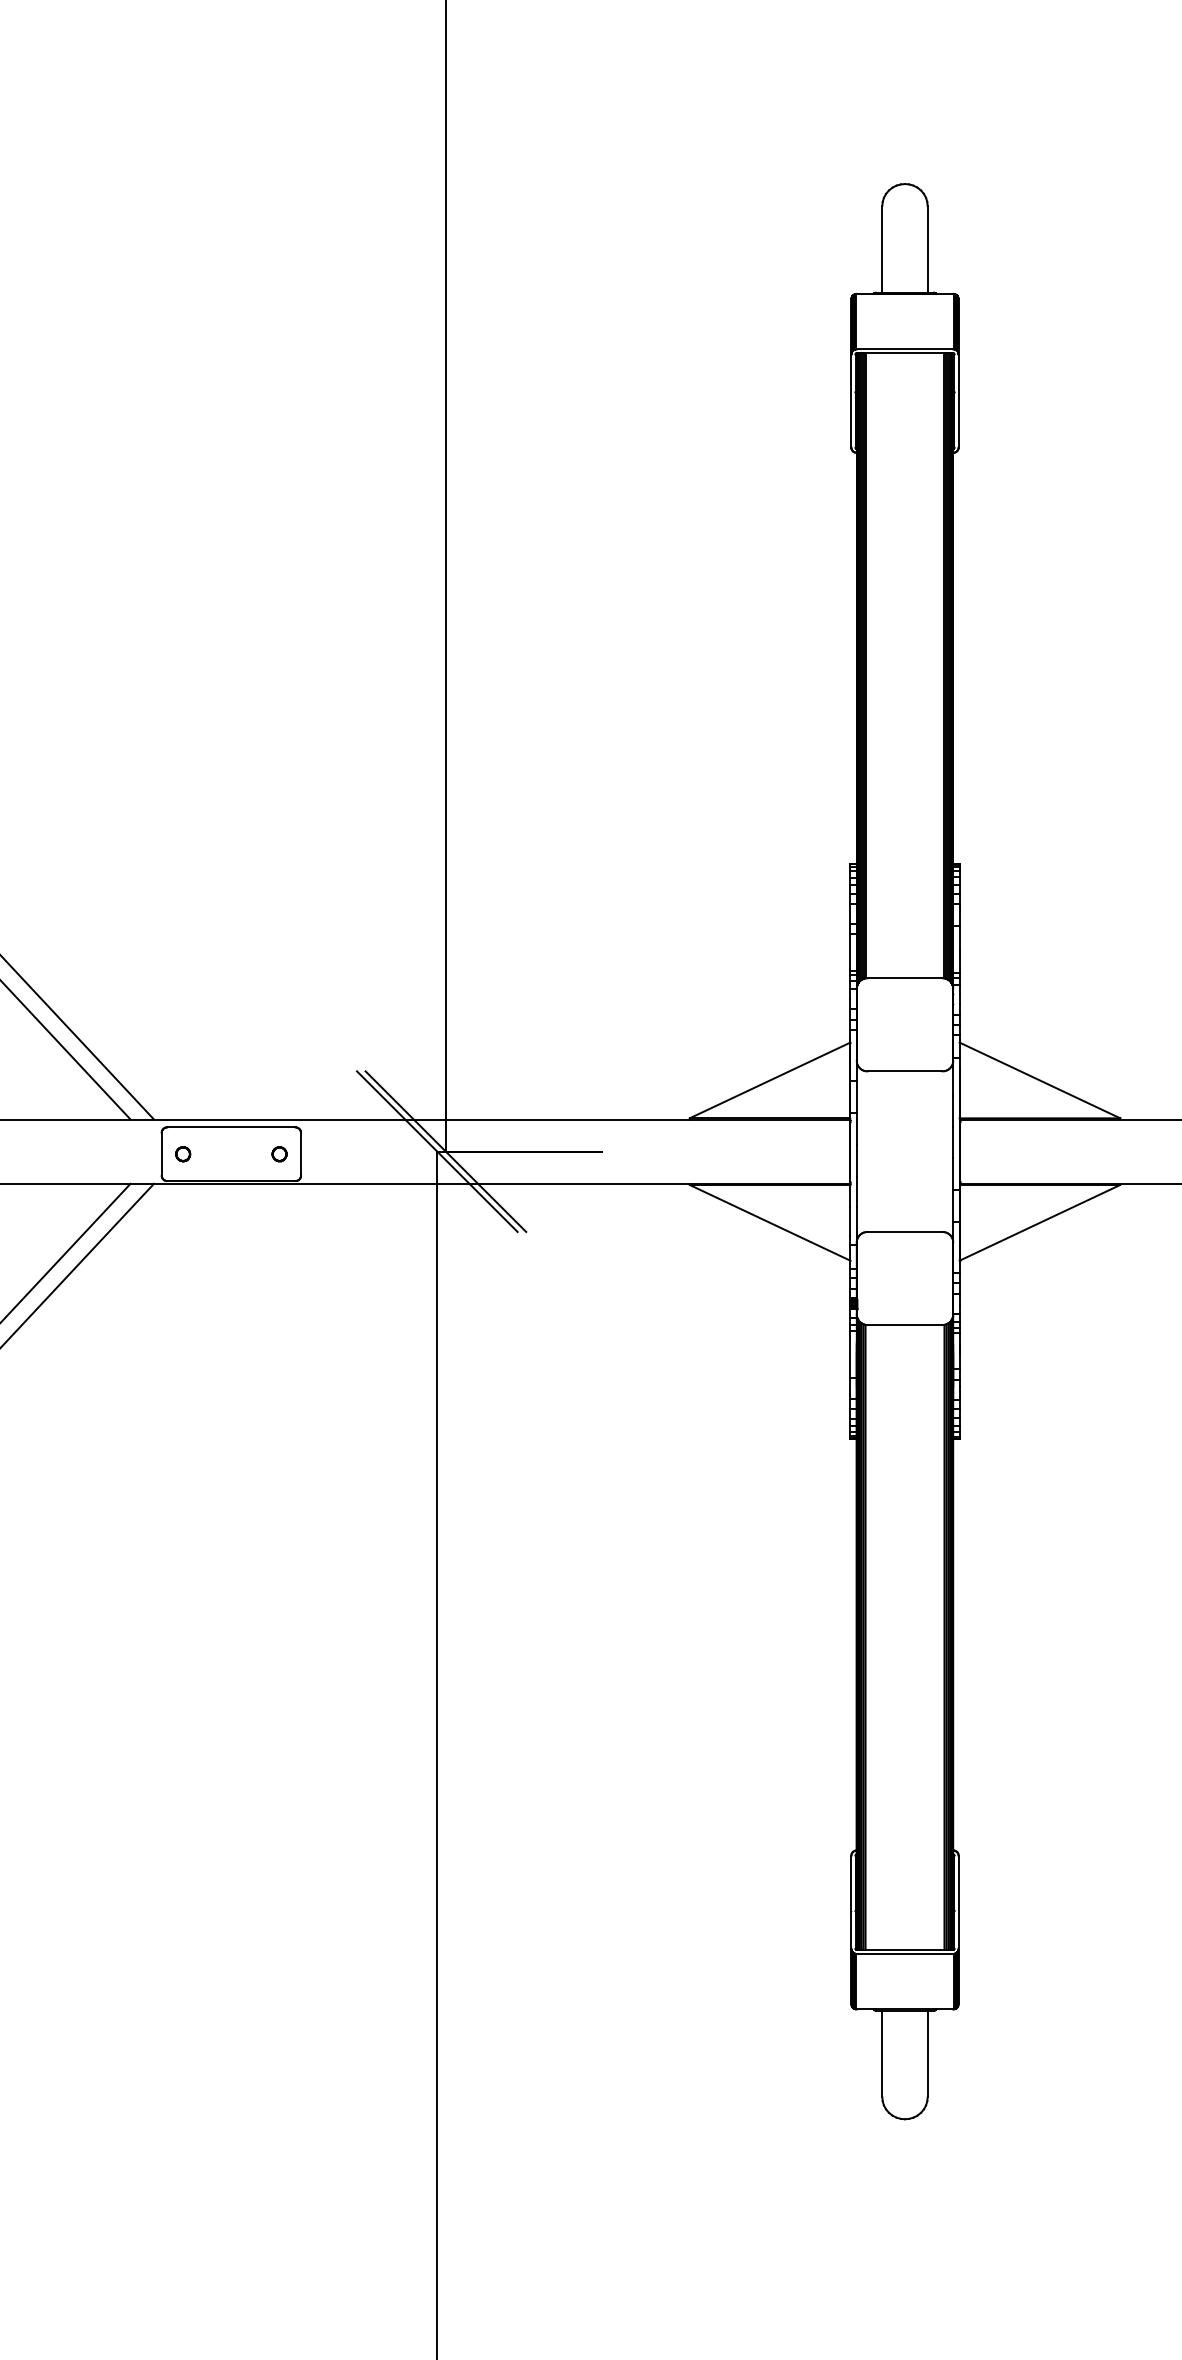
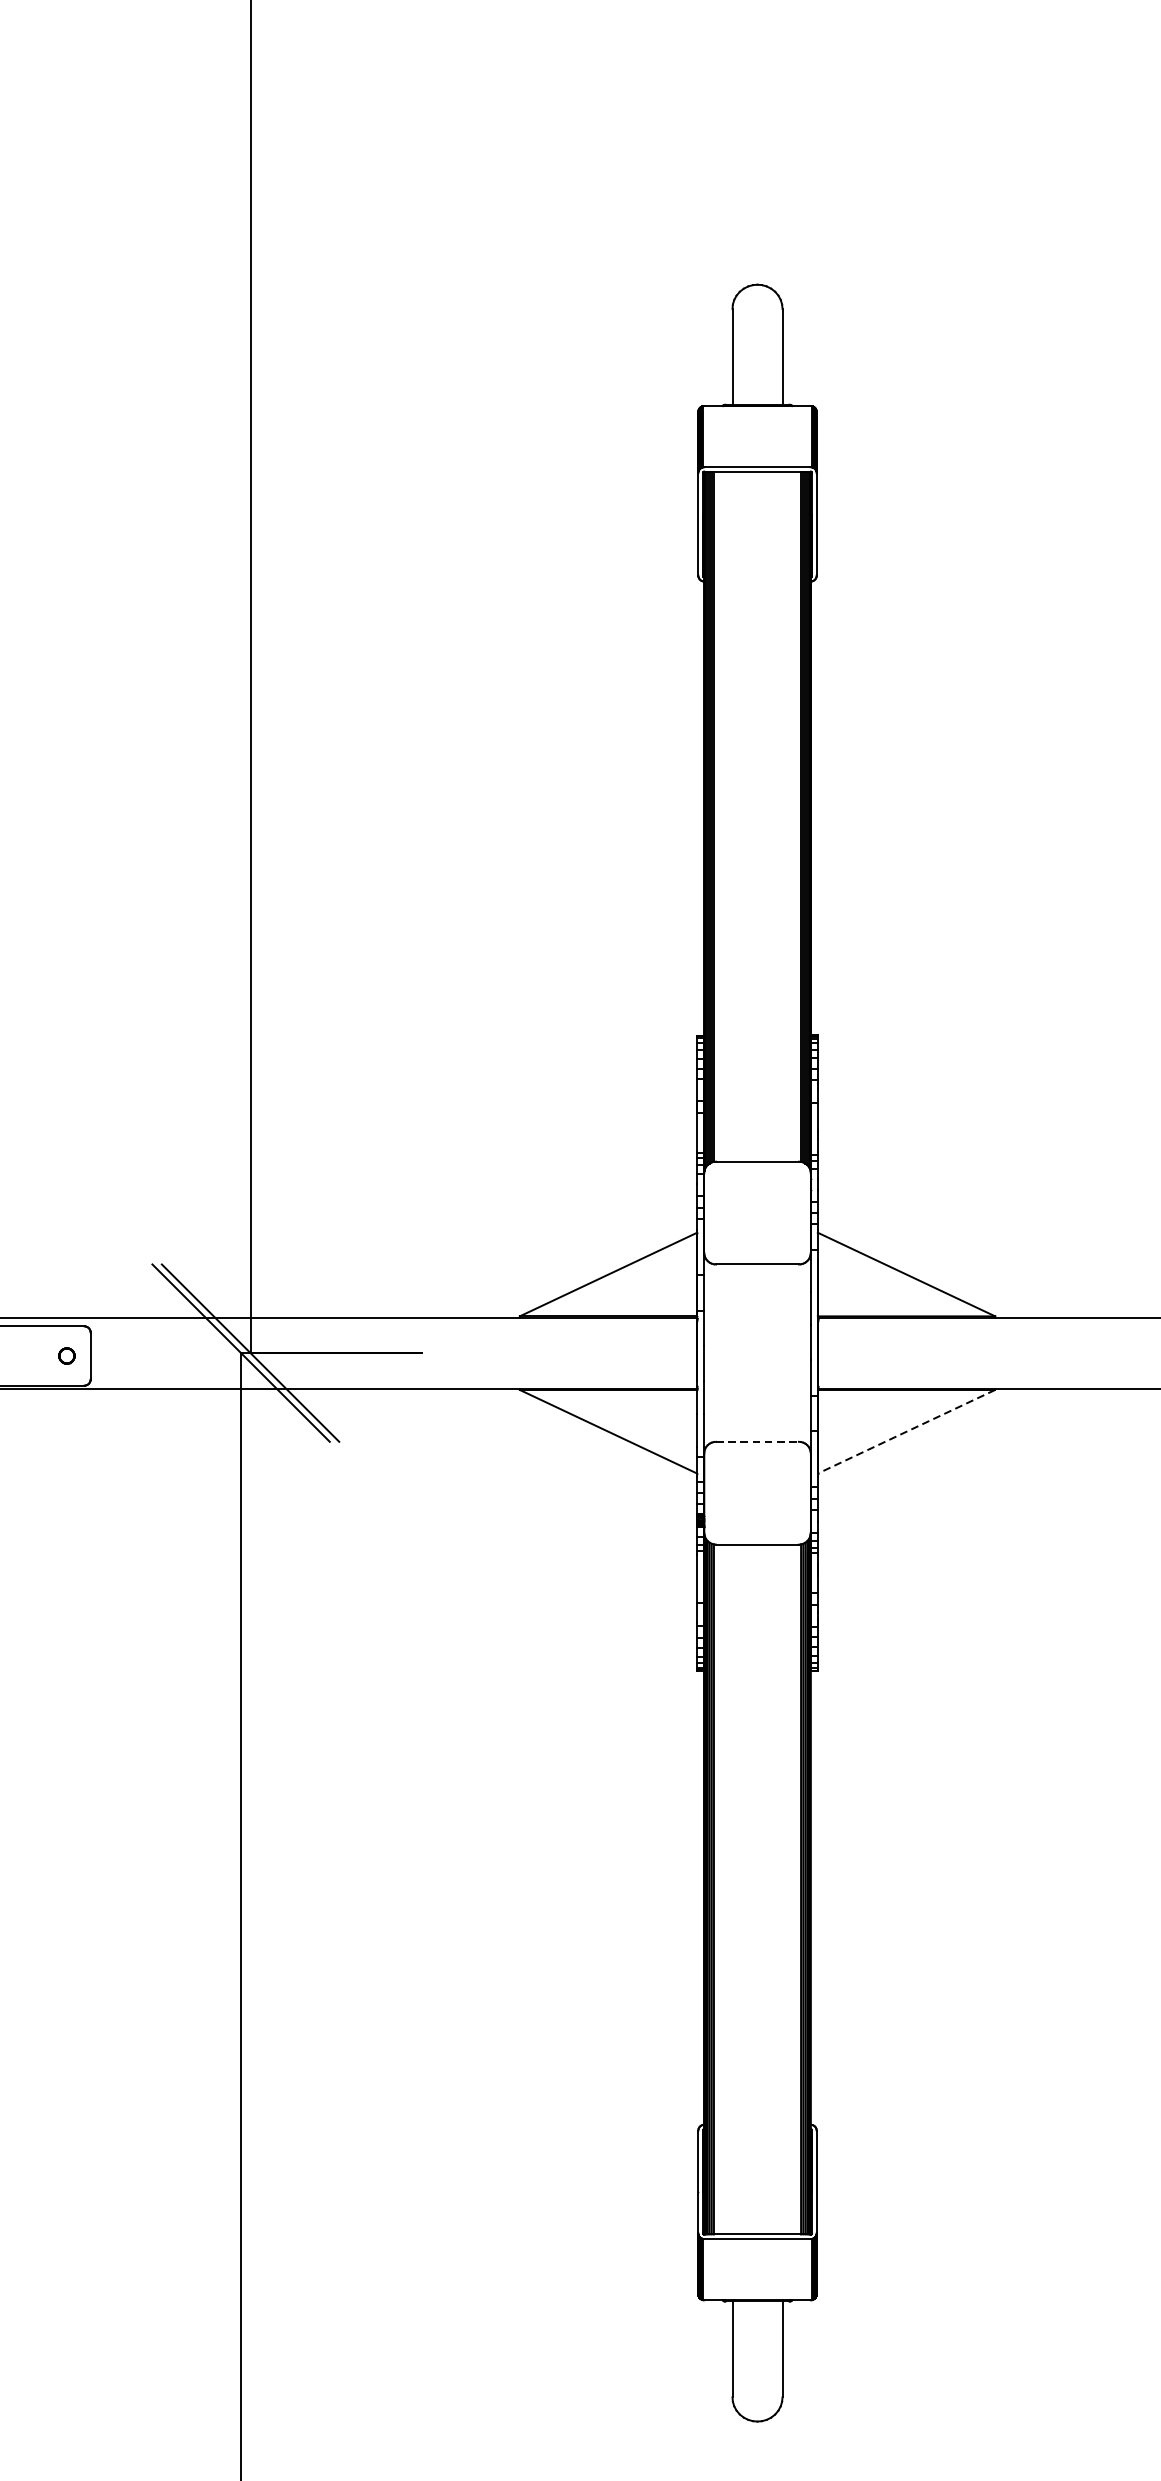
line: (1039, 1222) -> (906, 1431), solid -> dashed
line: (905, 1231) -> (758, 1441), solid -> dashed

